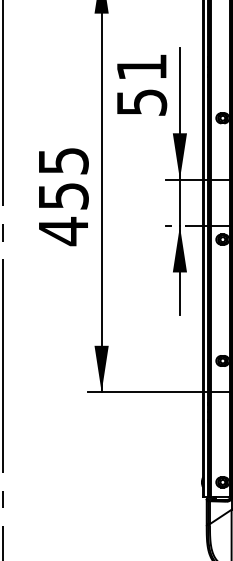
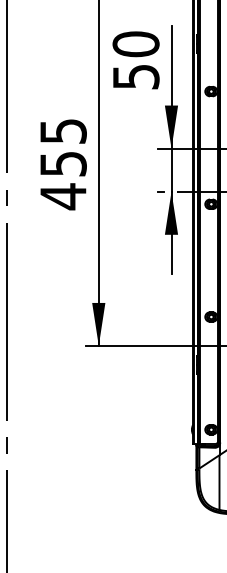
text: (141, 67) -> (135, 44), 51 -> 50

